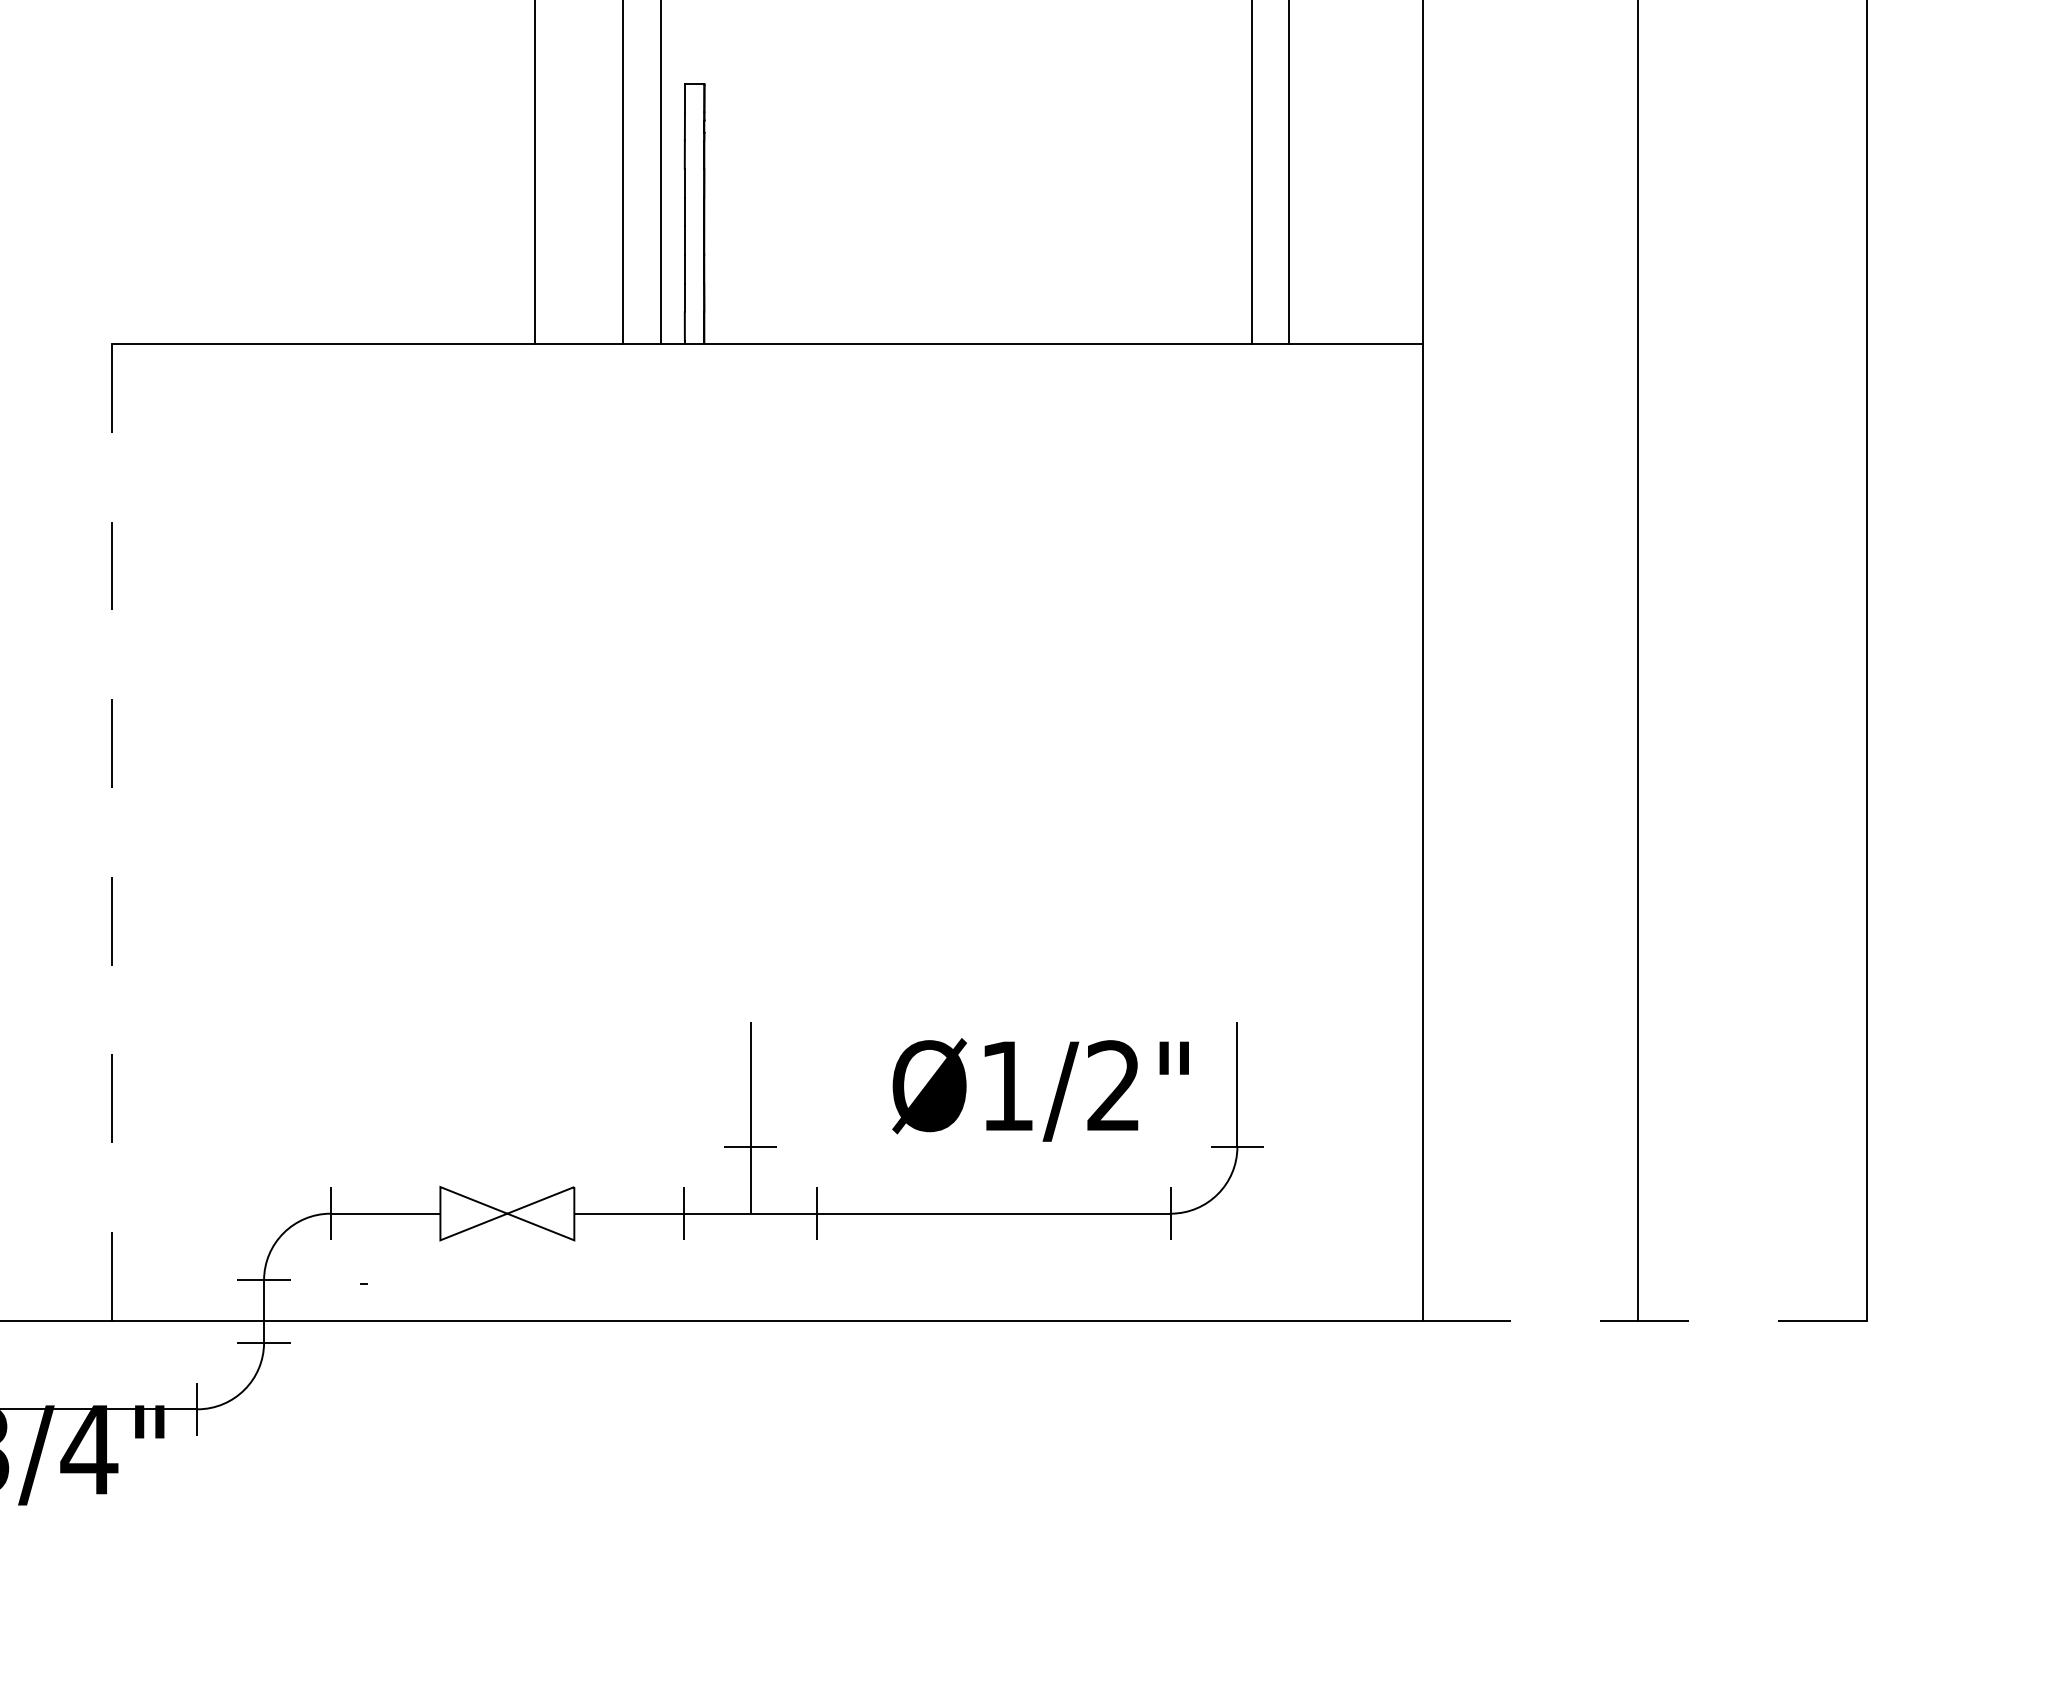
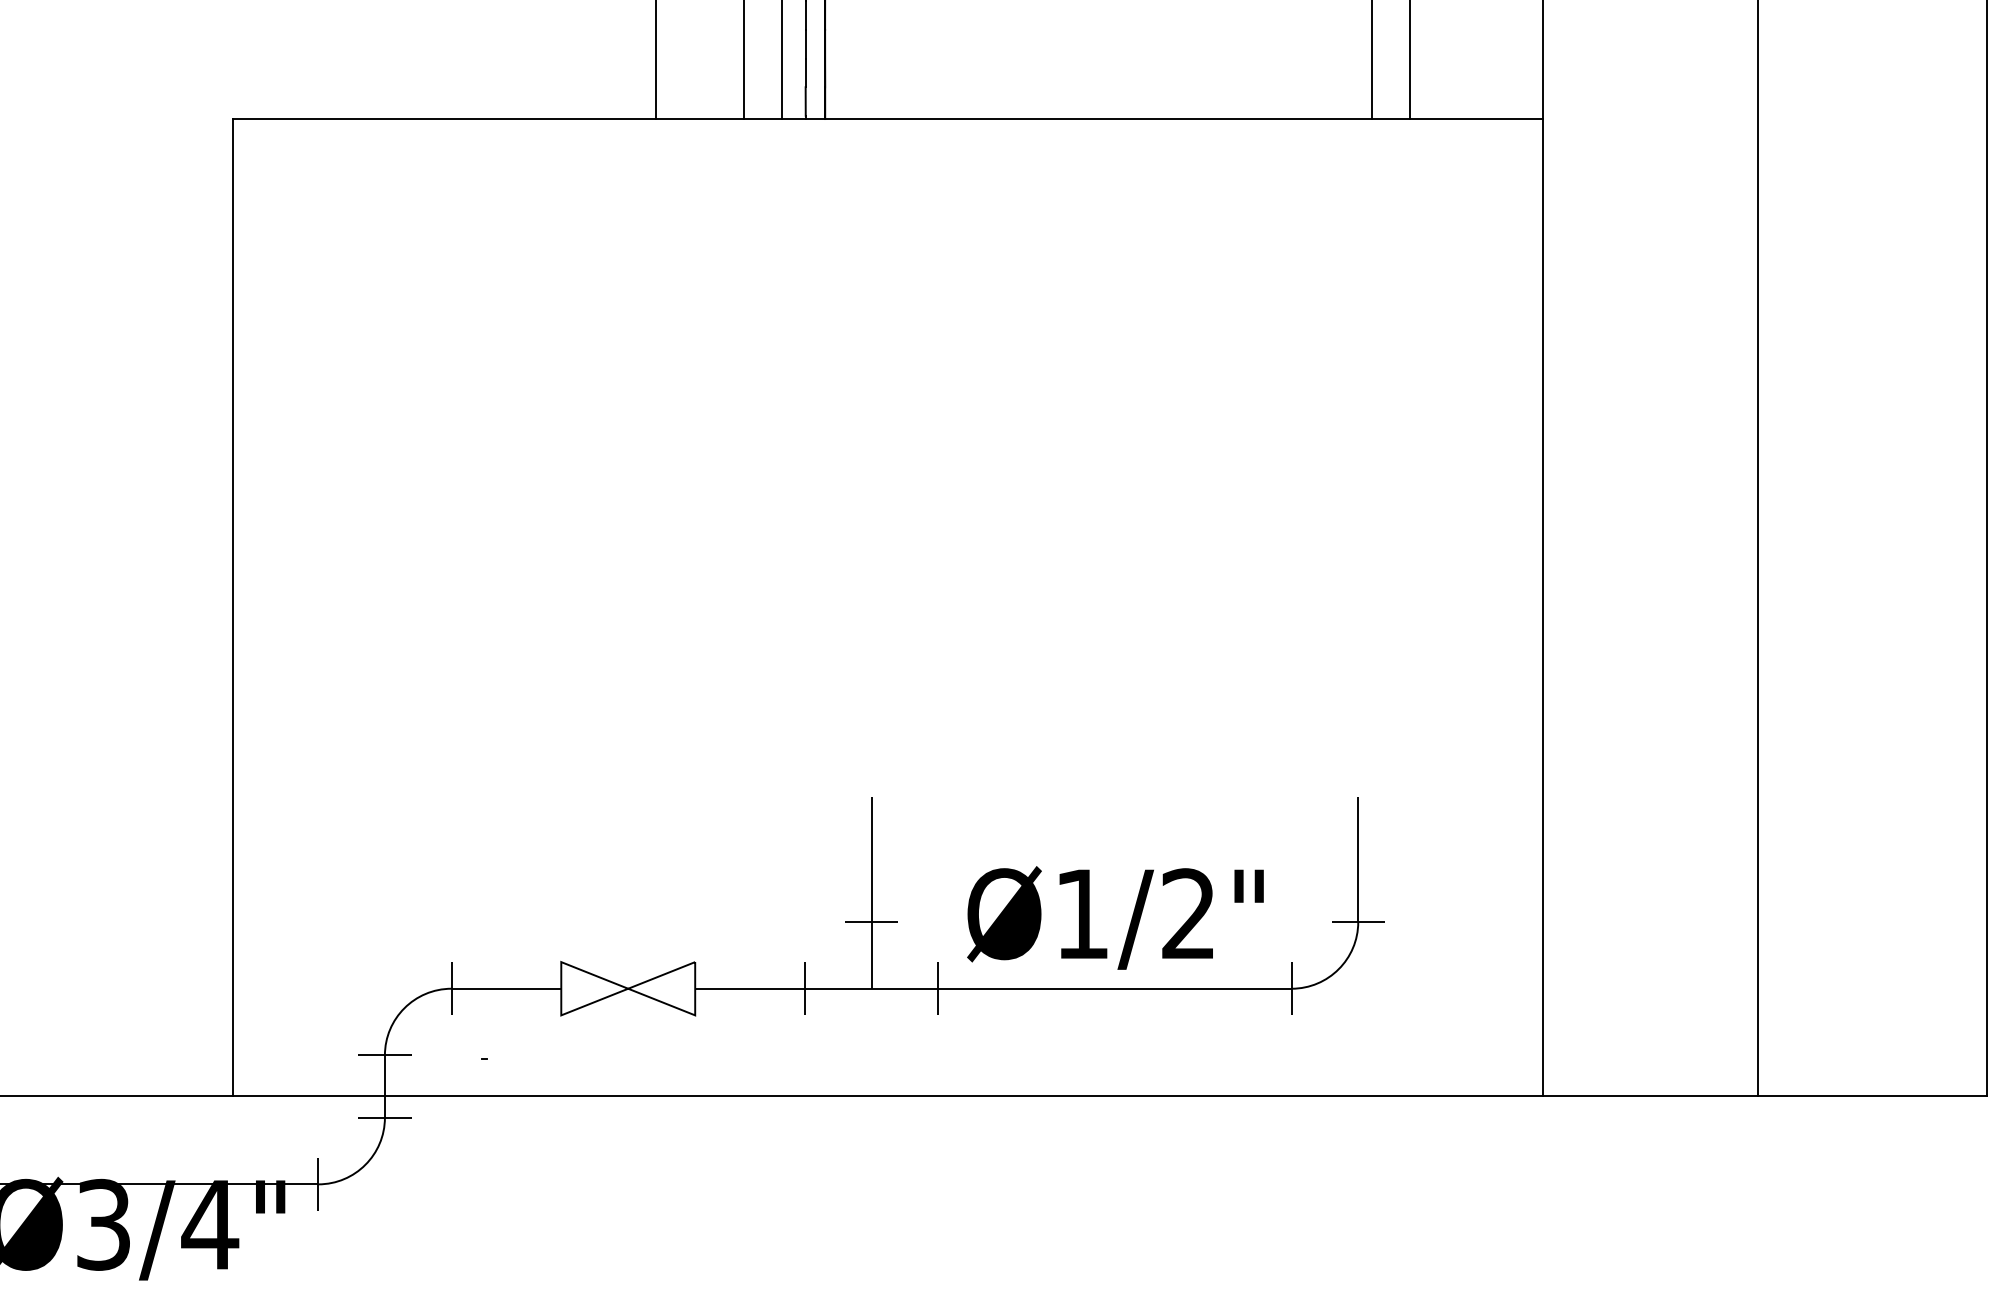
line: (112, 831) -> (233, 606), dashed -> solid
text: (1040, 1089) -> (1115, 917), moved
line: (1644, 1320) -> (1765, 1095), dashed -> solid

